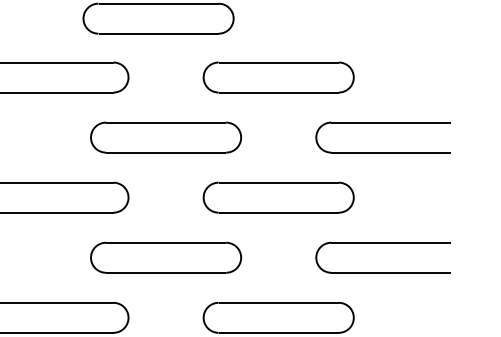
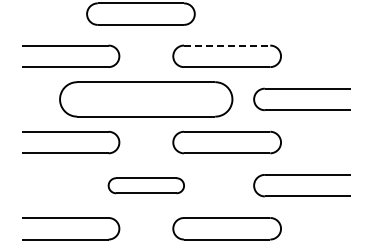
line: (279, 62) -> (227, 45), solid -> dashed
part: (166, 137) -> (146, 99), size x1.6
part: (166, 257) -> (146, 185), size x0.7

